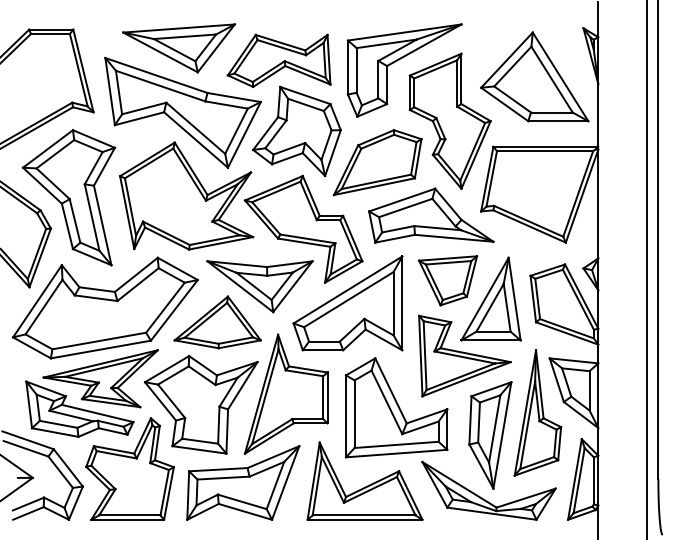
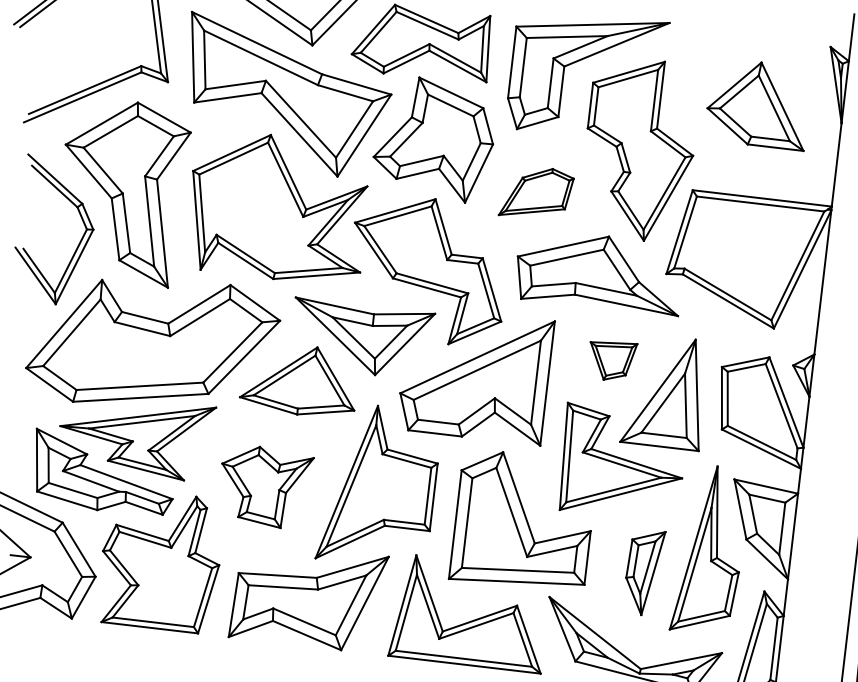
part: (534, 76) -> (758, 103), size x0.7
part: (377, 162) -> (536, 192), size x0.6
part: (448, 280) -> (612, 360), size x0.6
part: (200, 404) -> (264, 486), size x0.6
part: (490, 435) -> (643, 572), size x0.6

